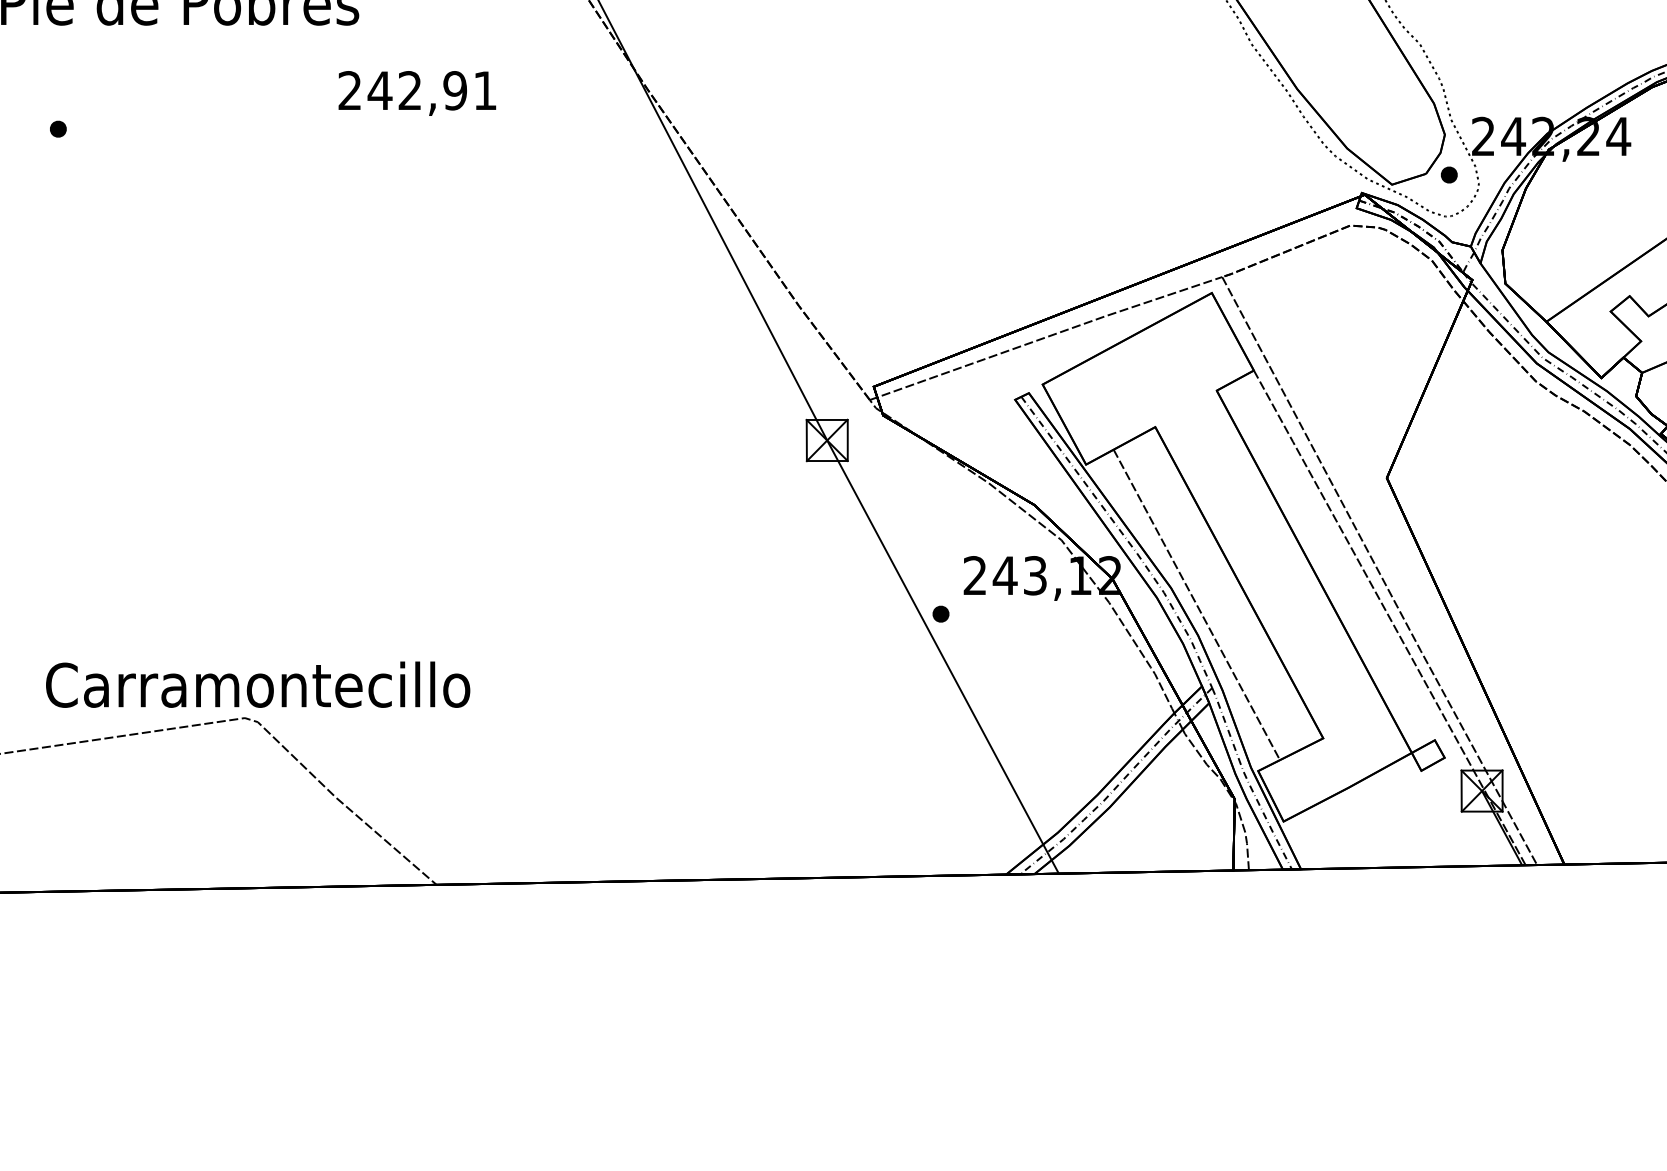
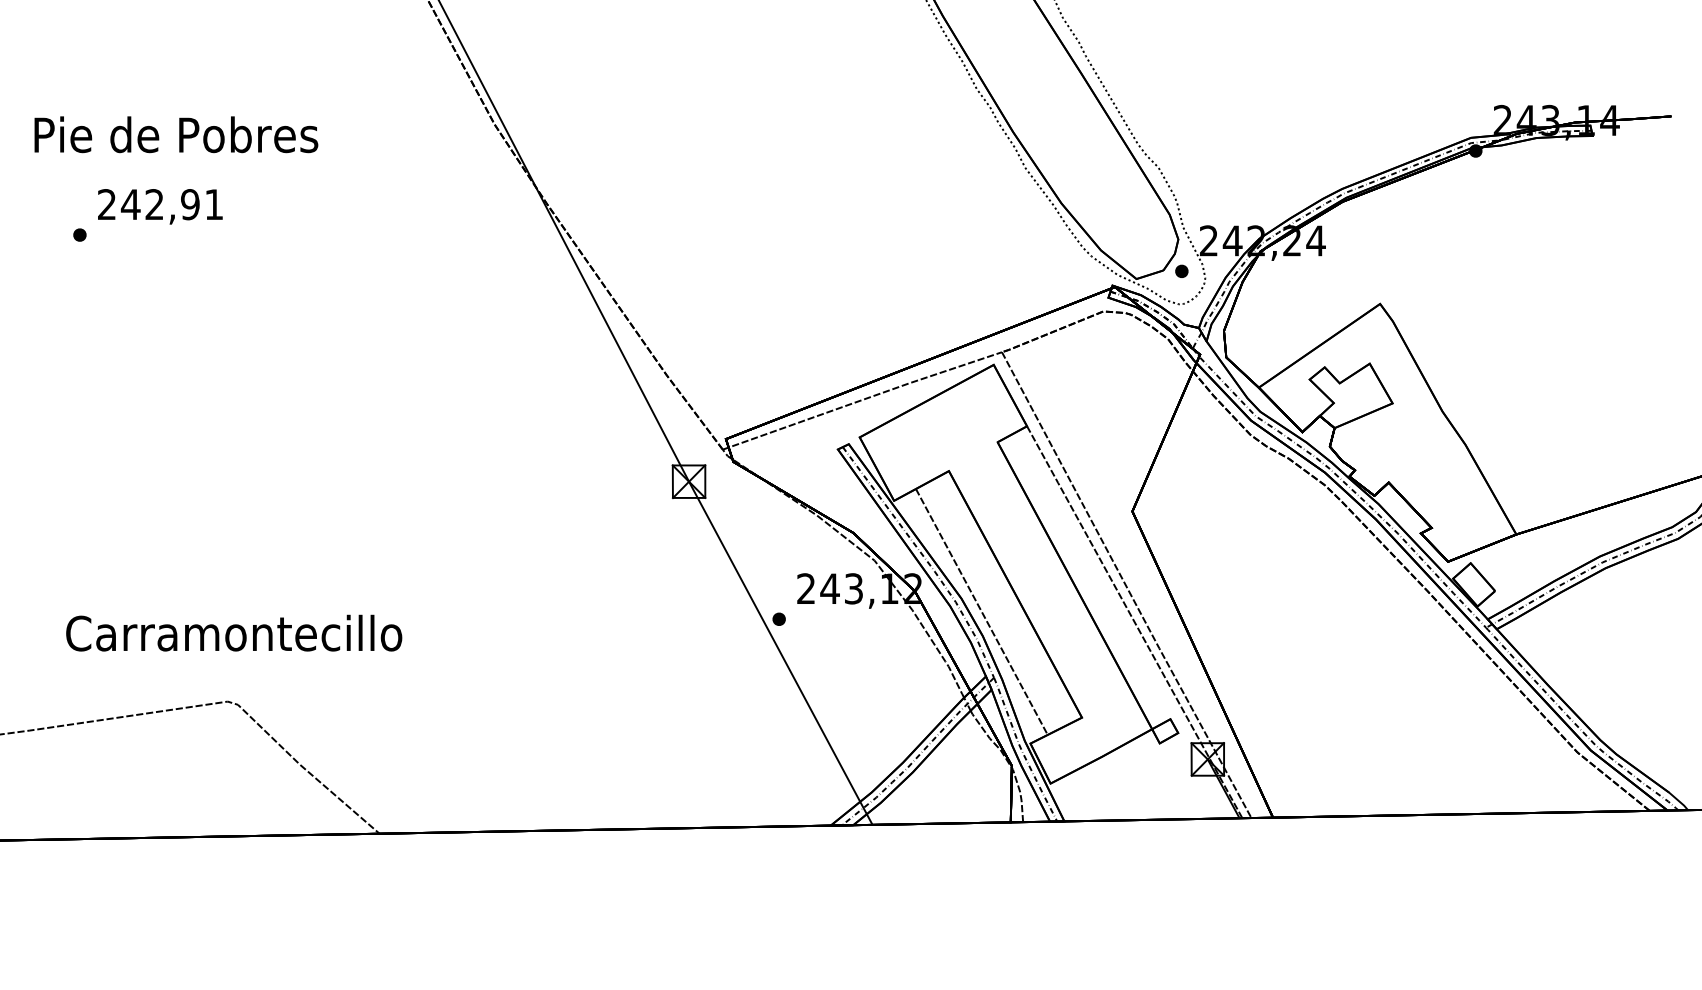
text: (417, 93) -> (160, 206), moved
text: (258, 683) -> (234, 632), moved

